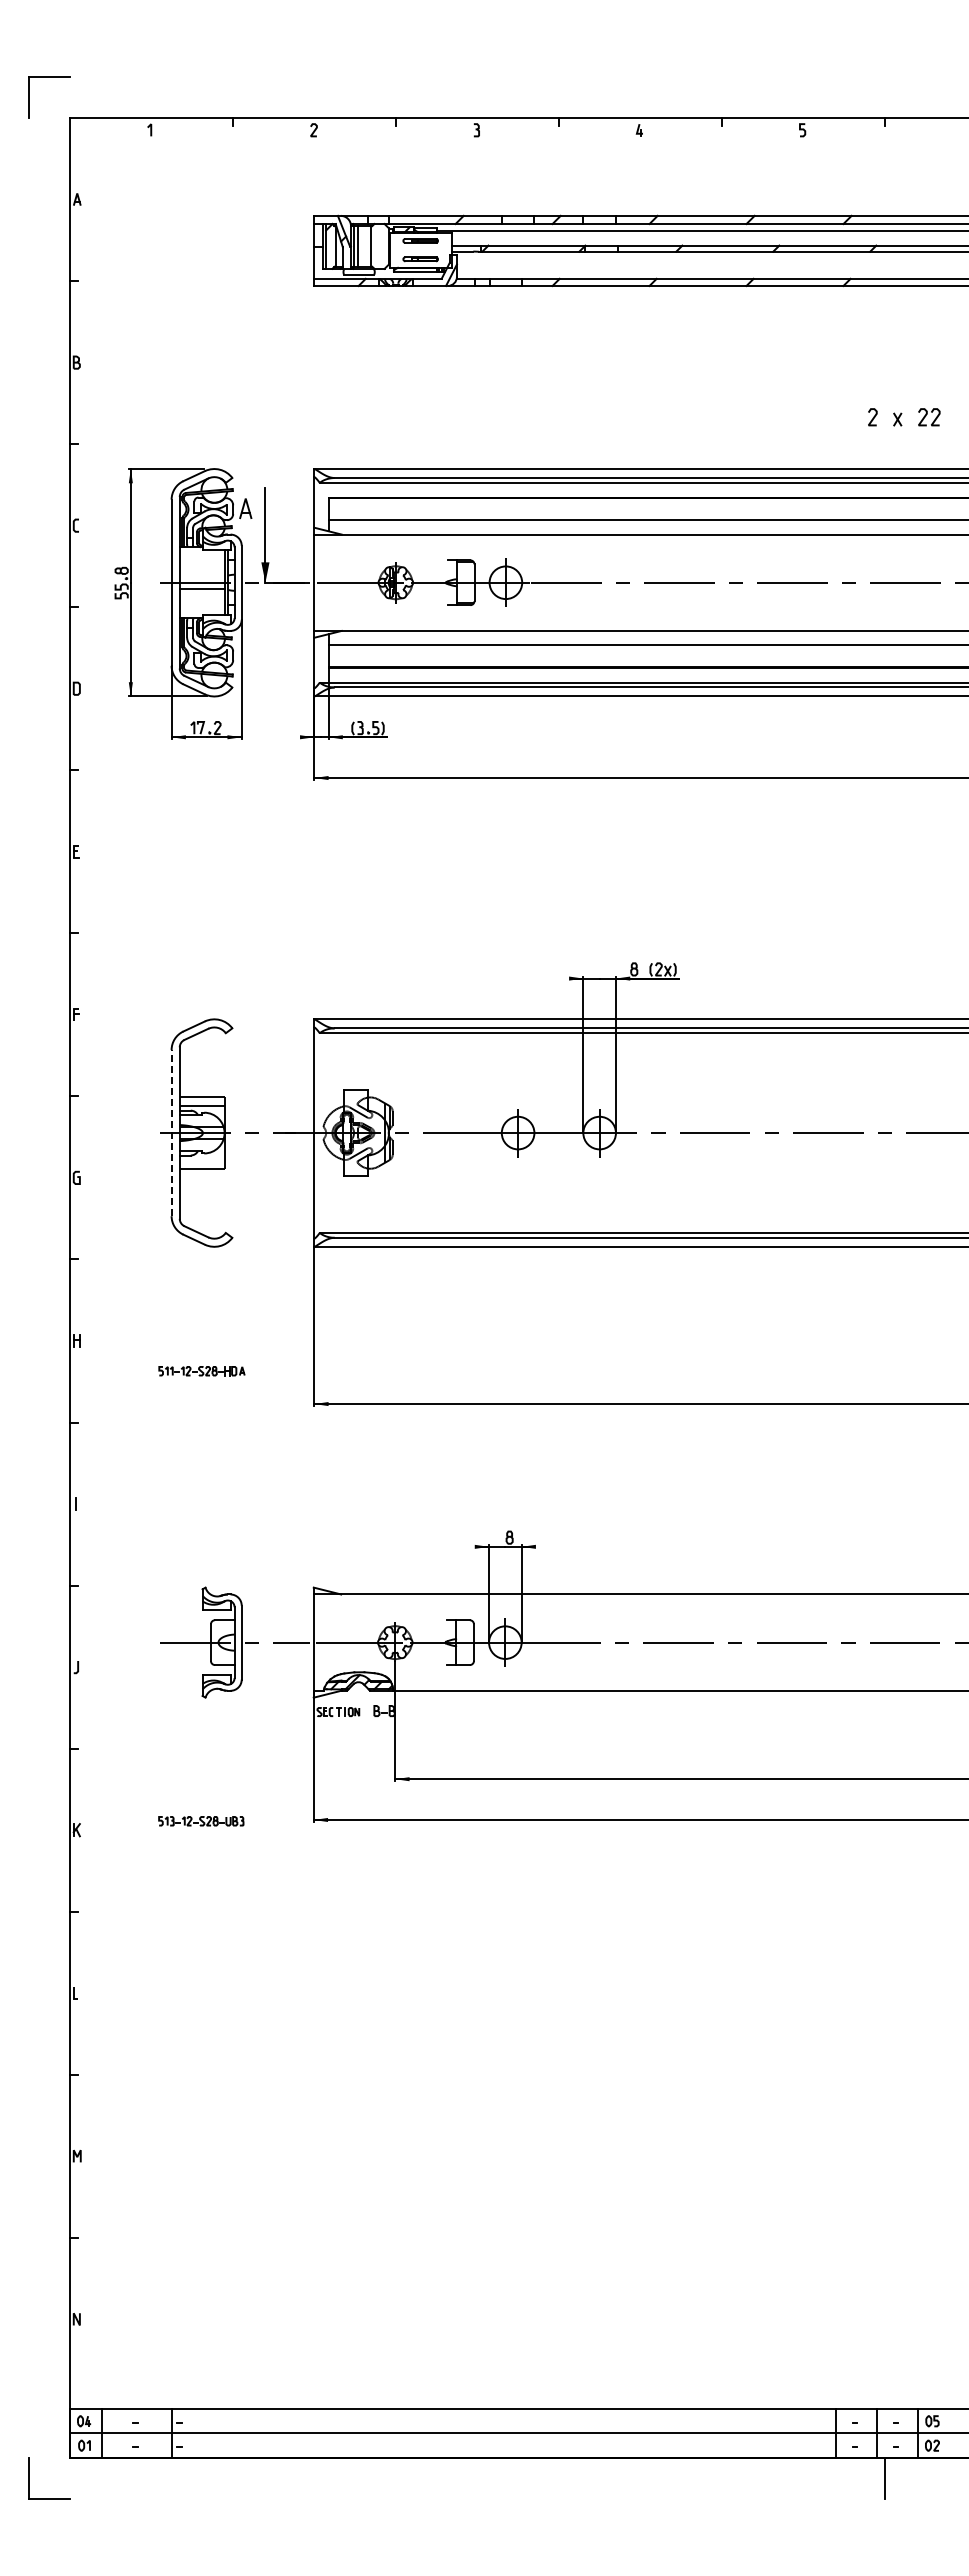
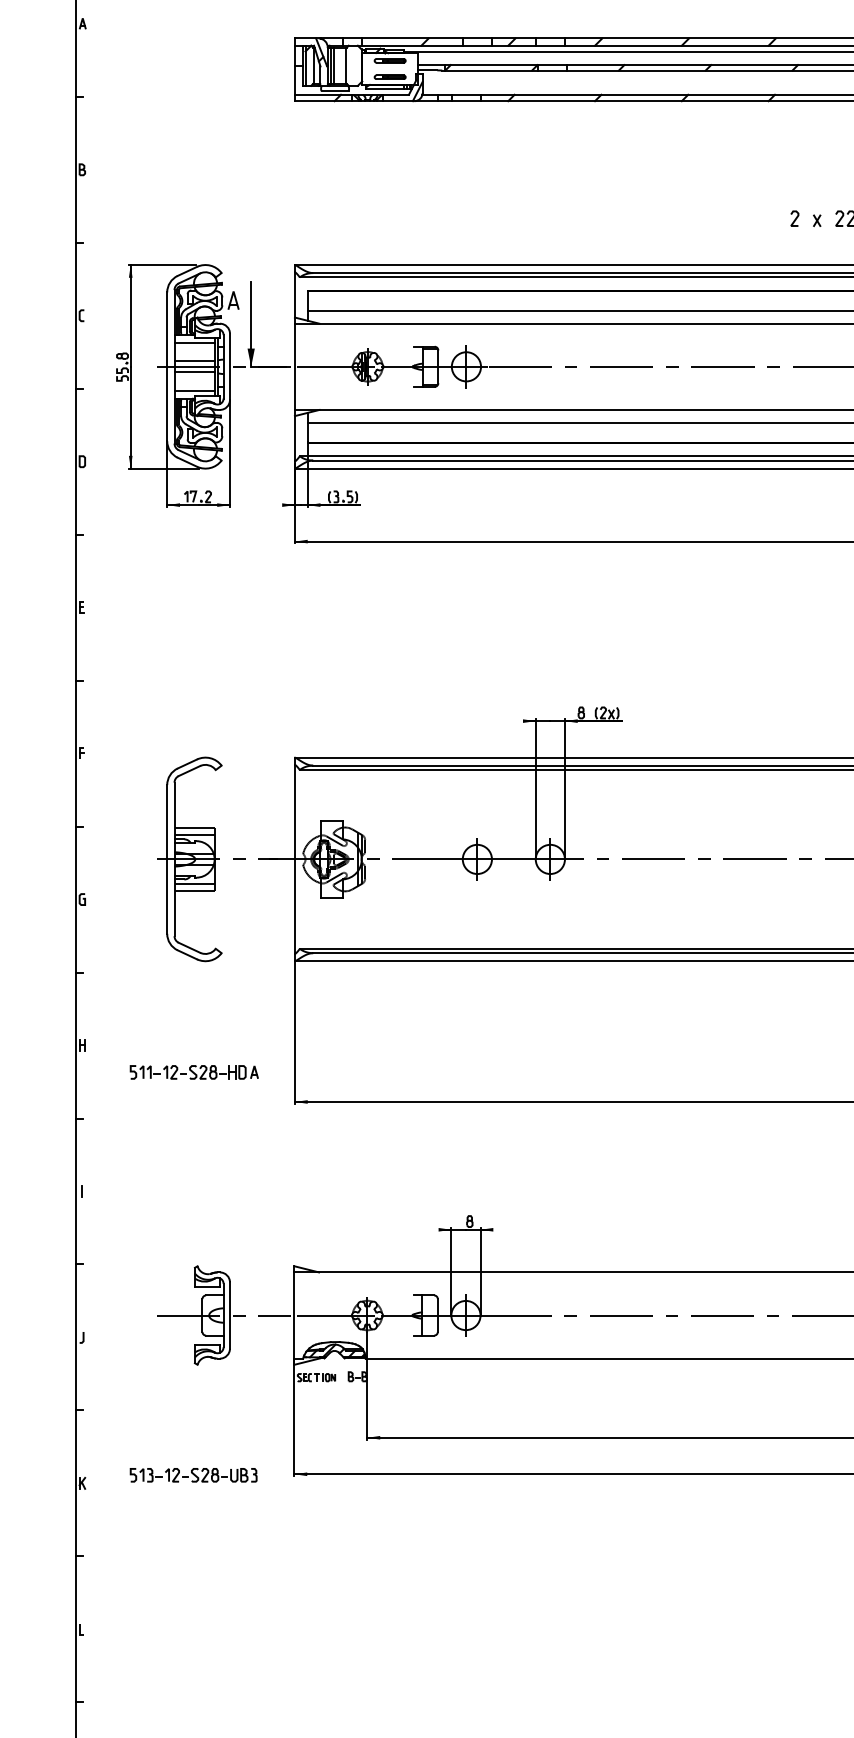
line: (201, 555) -> (193, 342), added
line: (201, 576) -> (193, 361), added
line: (201, 609) -> (193, 390), added
line: (171, 1132) -> (167, 858), dashed -> solid
line: (201, 1159) -> (193, 883), added
part: (201, 1371) -> (193, 1072), size x1.67
part: (201, 1821) -> (193, 1475), size x1.67

